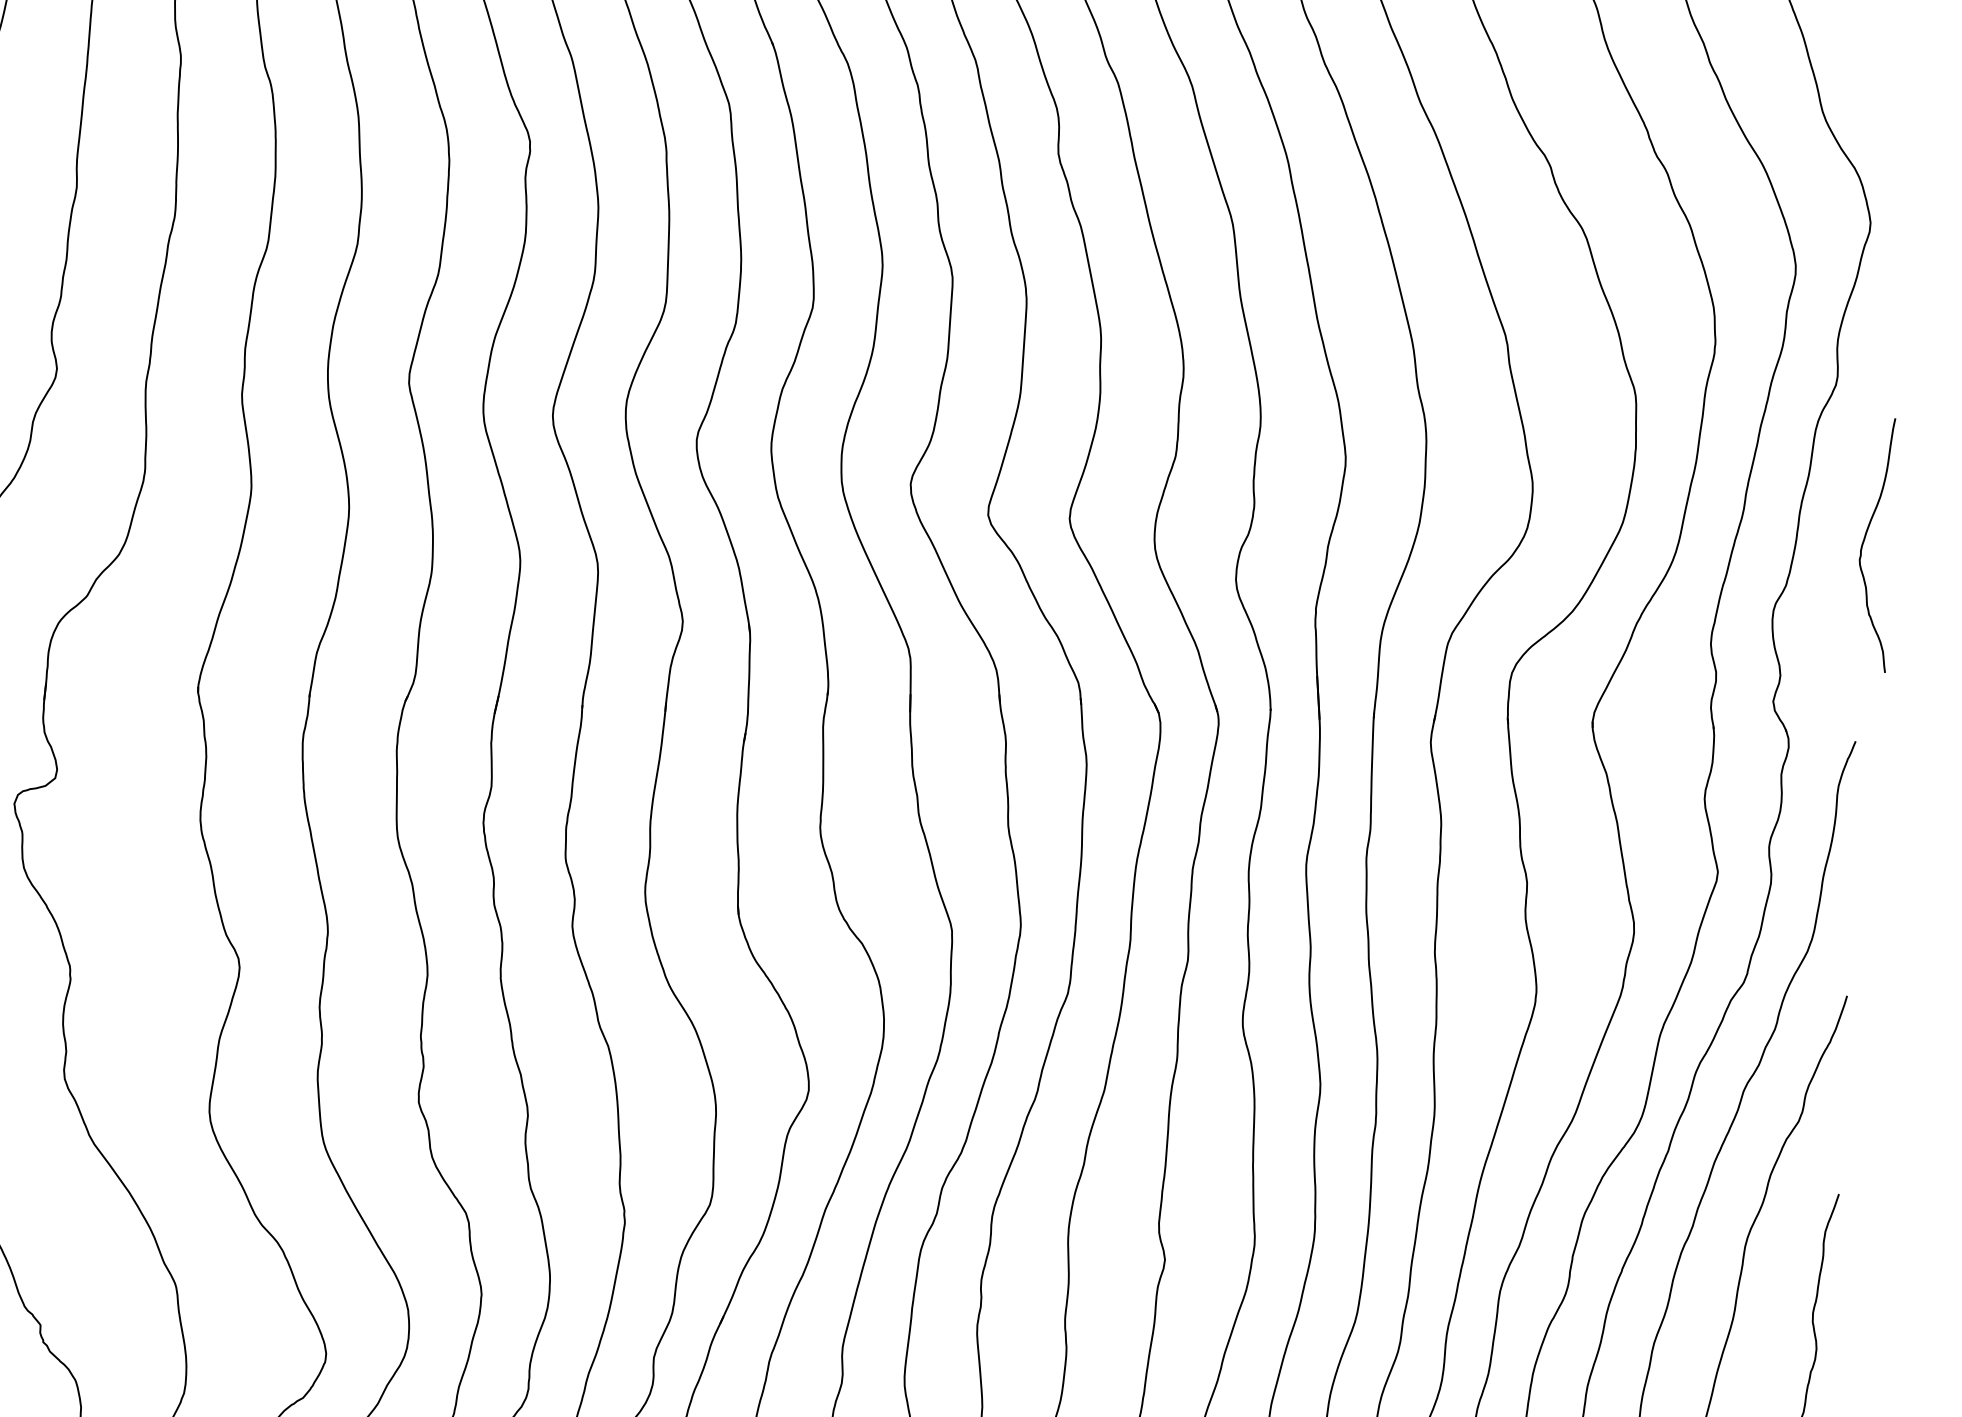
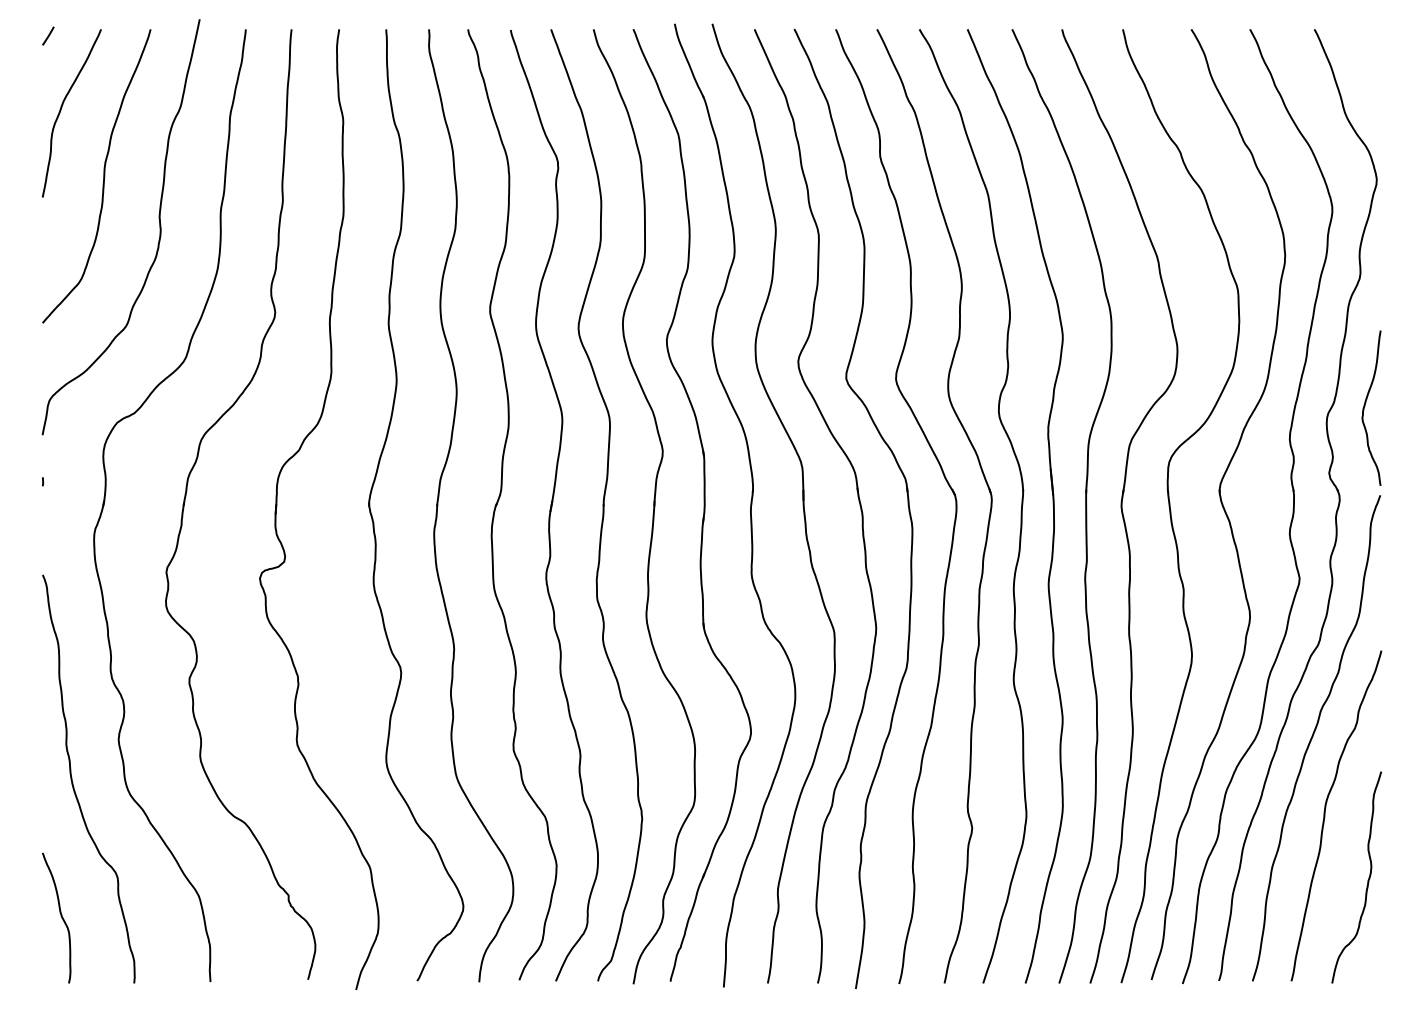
curve: (1865, 541) -> (1365, 406), moved

